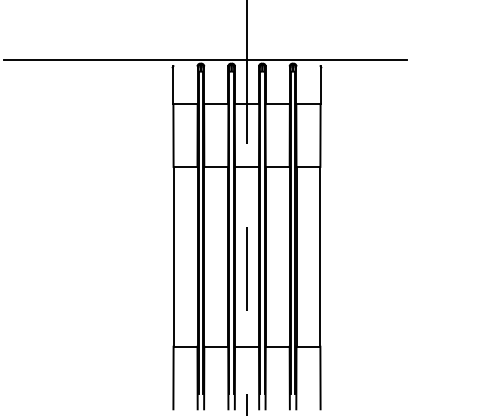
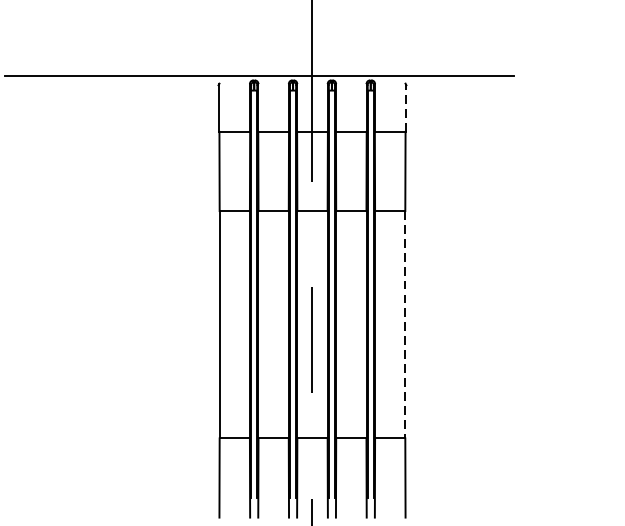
line: (320, 84) -> (405, 106), solid -> dashed
line: (320, 256) -> (405, 324), solid -> dashed

